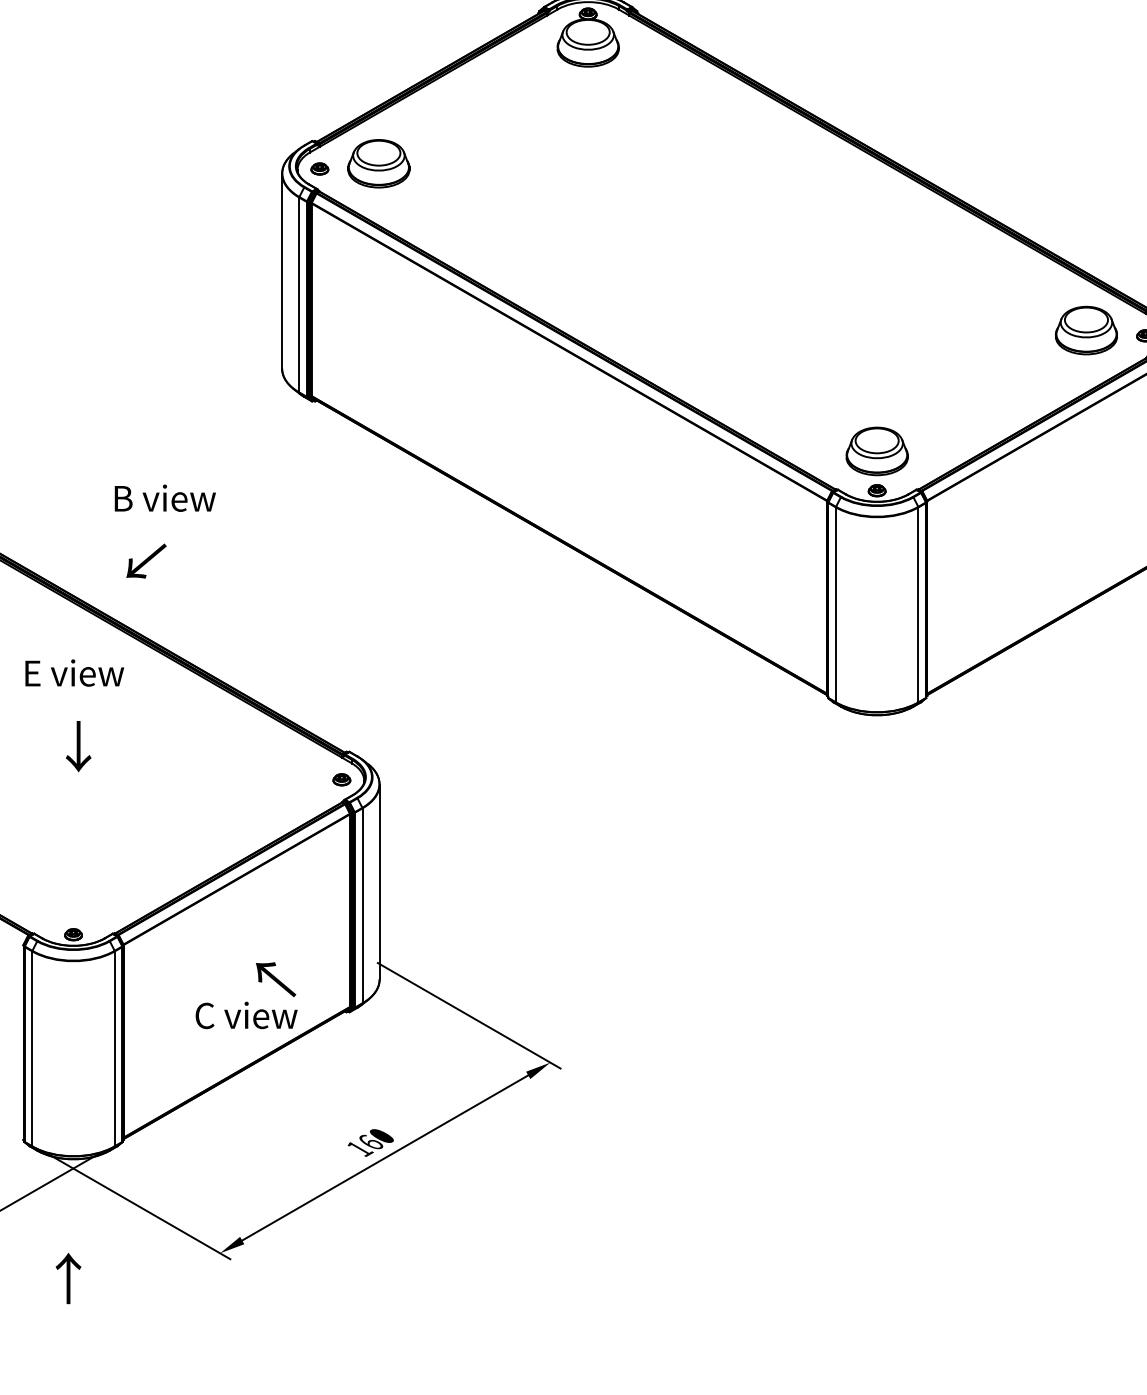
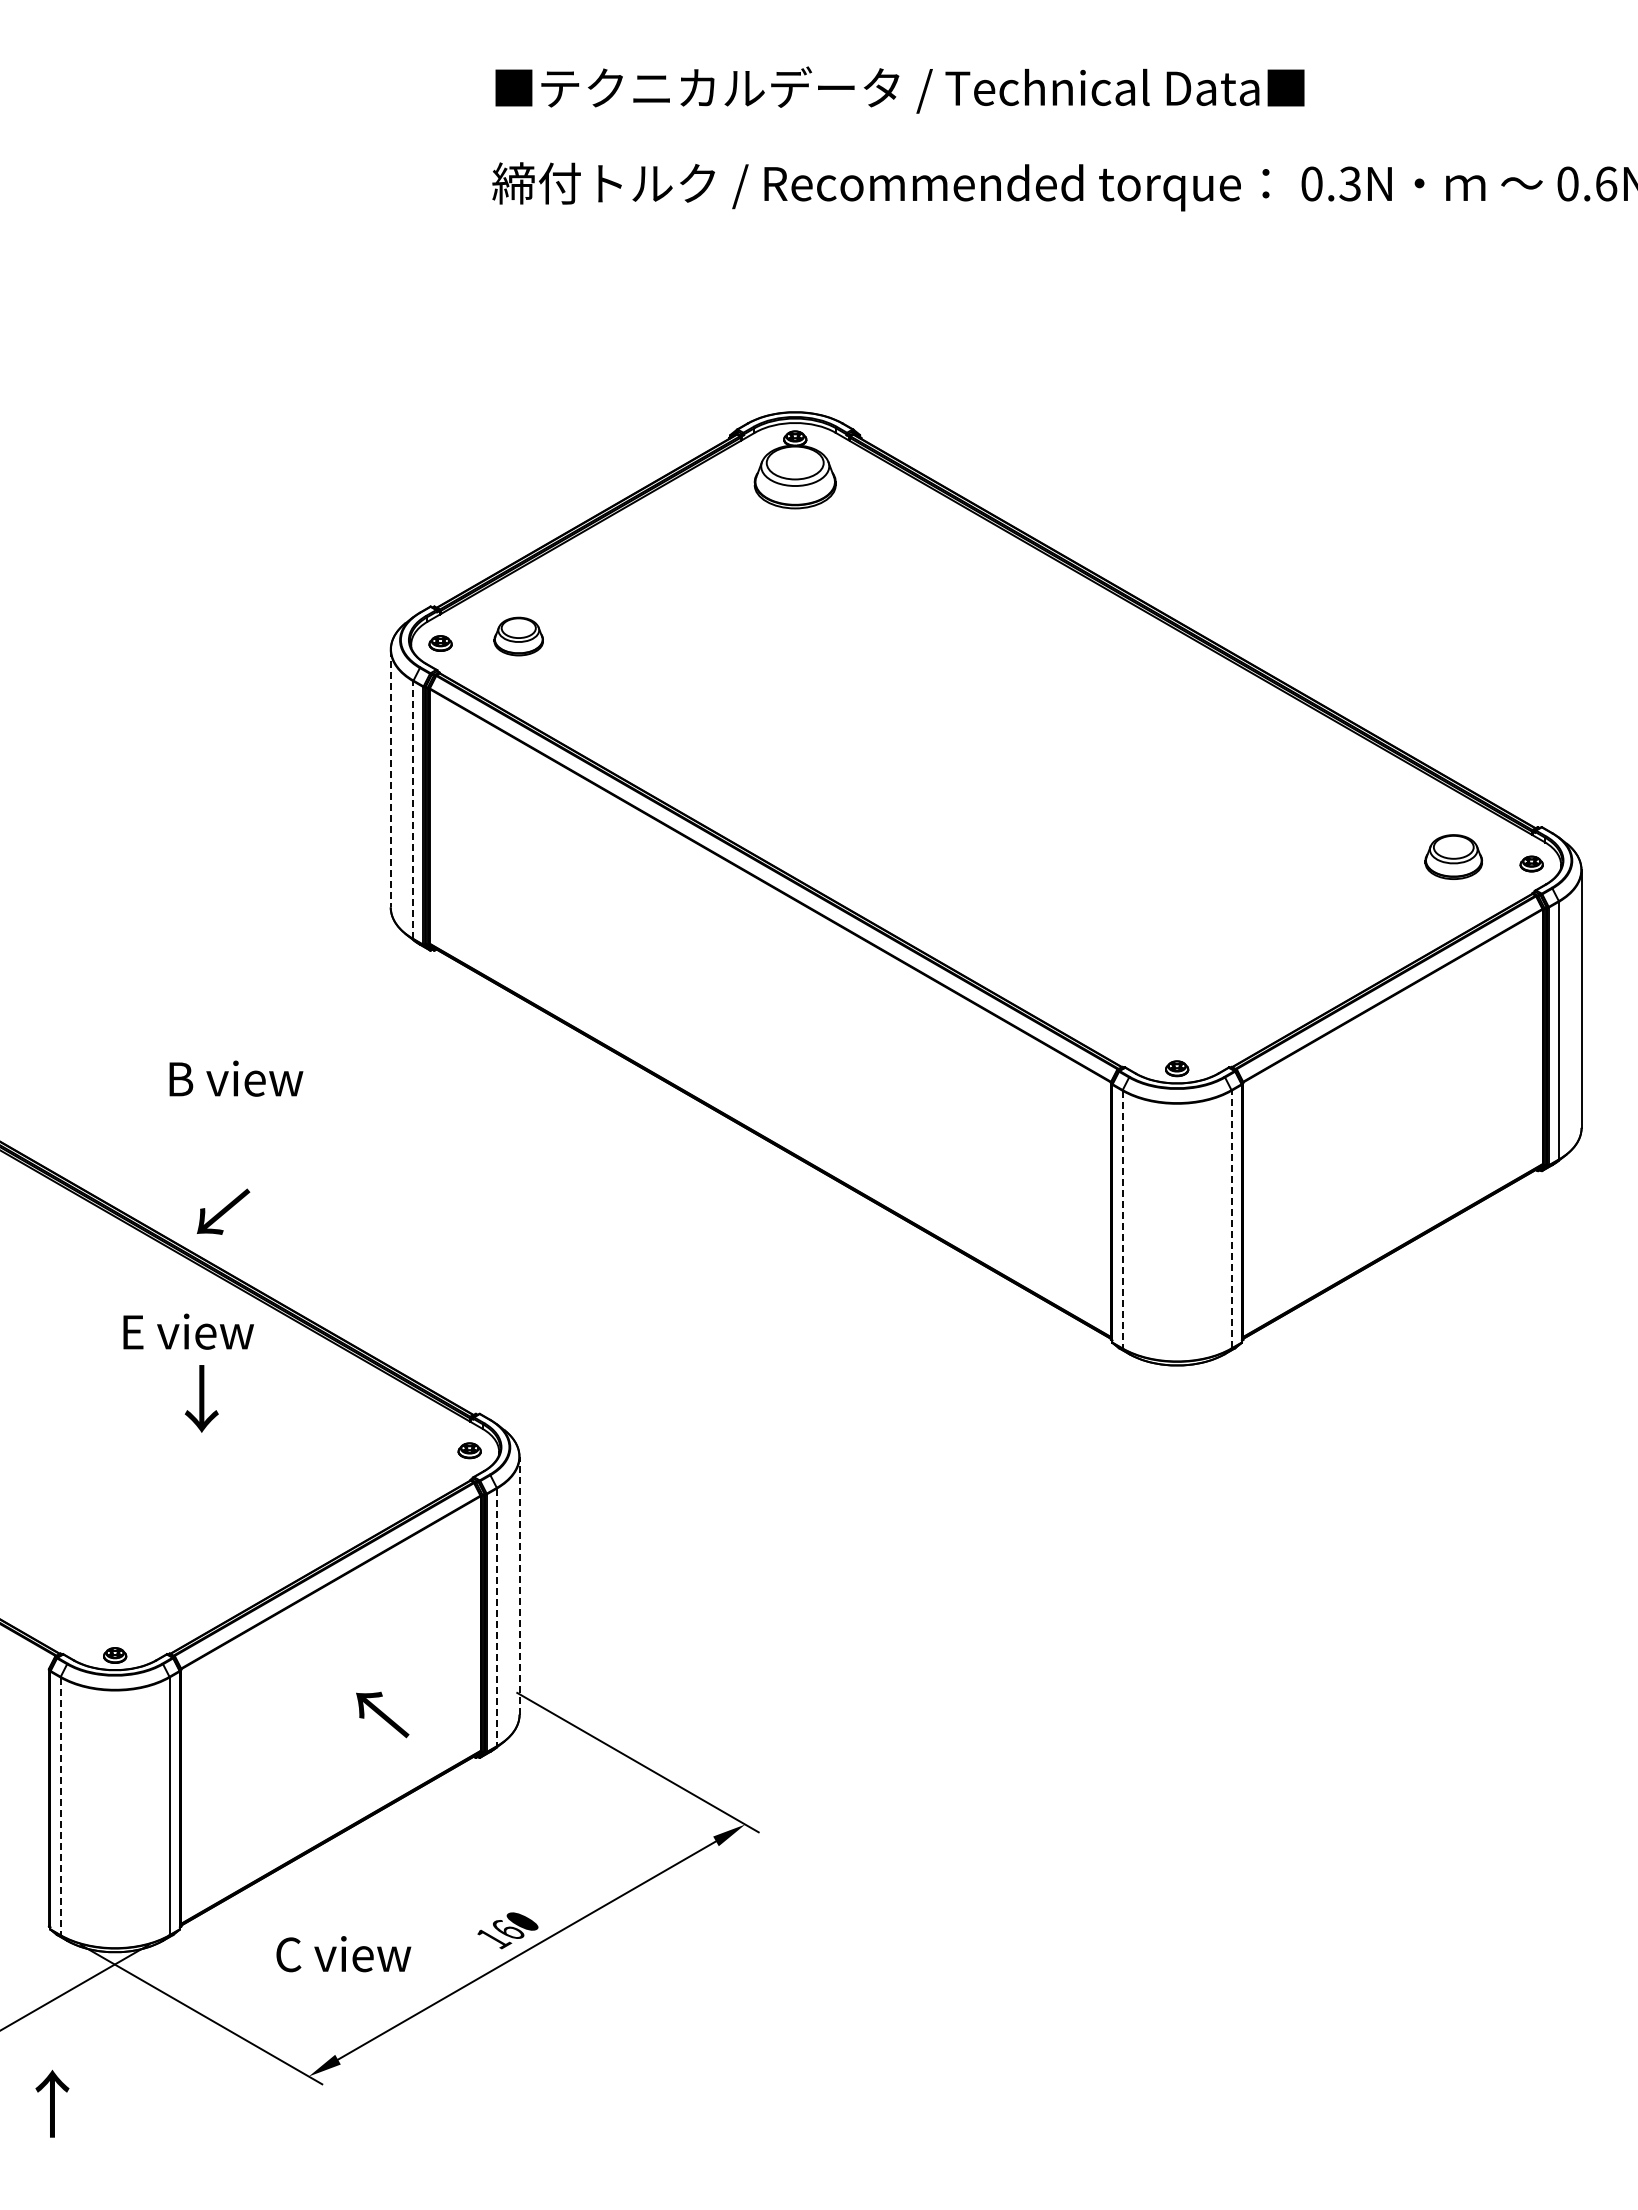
part: (378, 163) -> (518, 636), size x0.6
line: (281, 271) -> (390, 778), solid -> dashed
line: (299, 295) -> (413, 810), solid -> dashed
part: (1086, 330) -> (1453, 856), size x0.7
part: (876, 451) -> (1176, 1016), removed
text: (146, 560) -> (223, 1211), moved
line: (835, 604) -> (1122, 1219), solid -> dashed
line: (918, 604) -> (1231, 1219), solid -> dashed
text: (74, 672) -> (188, 1331), moved
text: (78, 746) -> (201, 1398), moved
line: (379, 881) -> (519, 1585), solid -> dashed
line: (362, 905) -> (497, 1617), solid -> dashed
text: (246, 1015) -> (343, 1954), moved
line: (32, 1048) -> (60, 1806), solid -> dashed
text: (68, 1278) -> (52, 2103), moved

